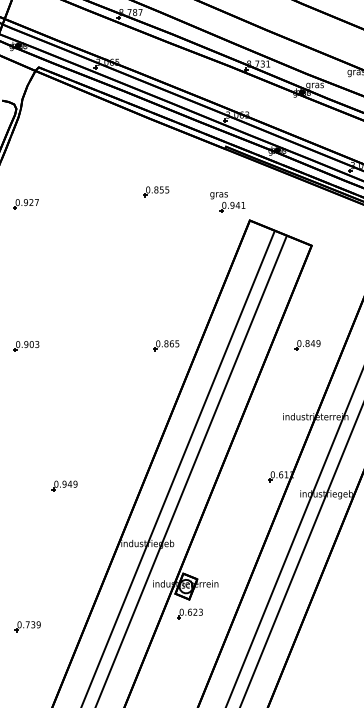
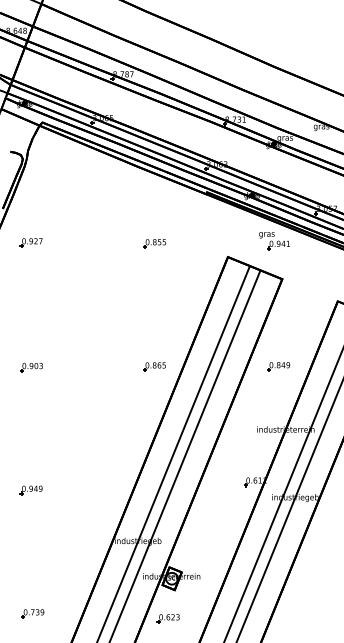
part: (156, 191) -> (154, 243), moved
part: (227, 202) -> (274, 241), moved
part: (63, 486) -> (30, 490), moved
part: (189, 613) -> (167, 618), moved

